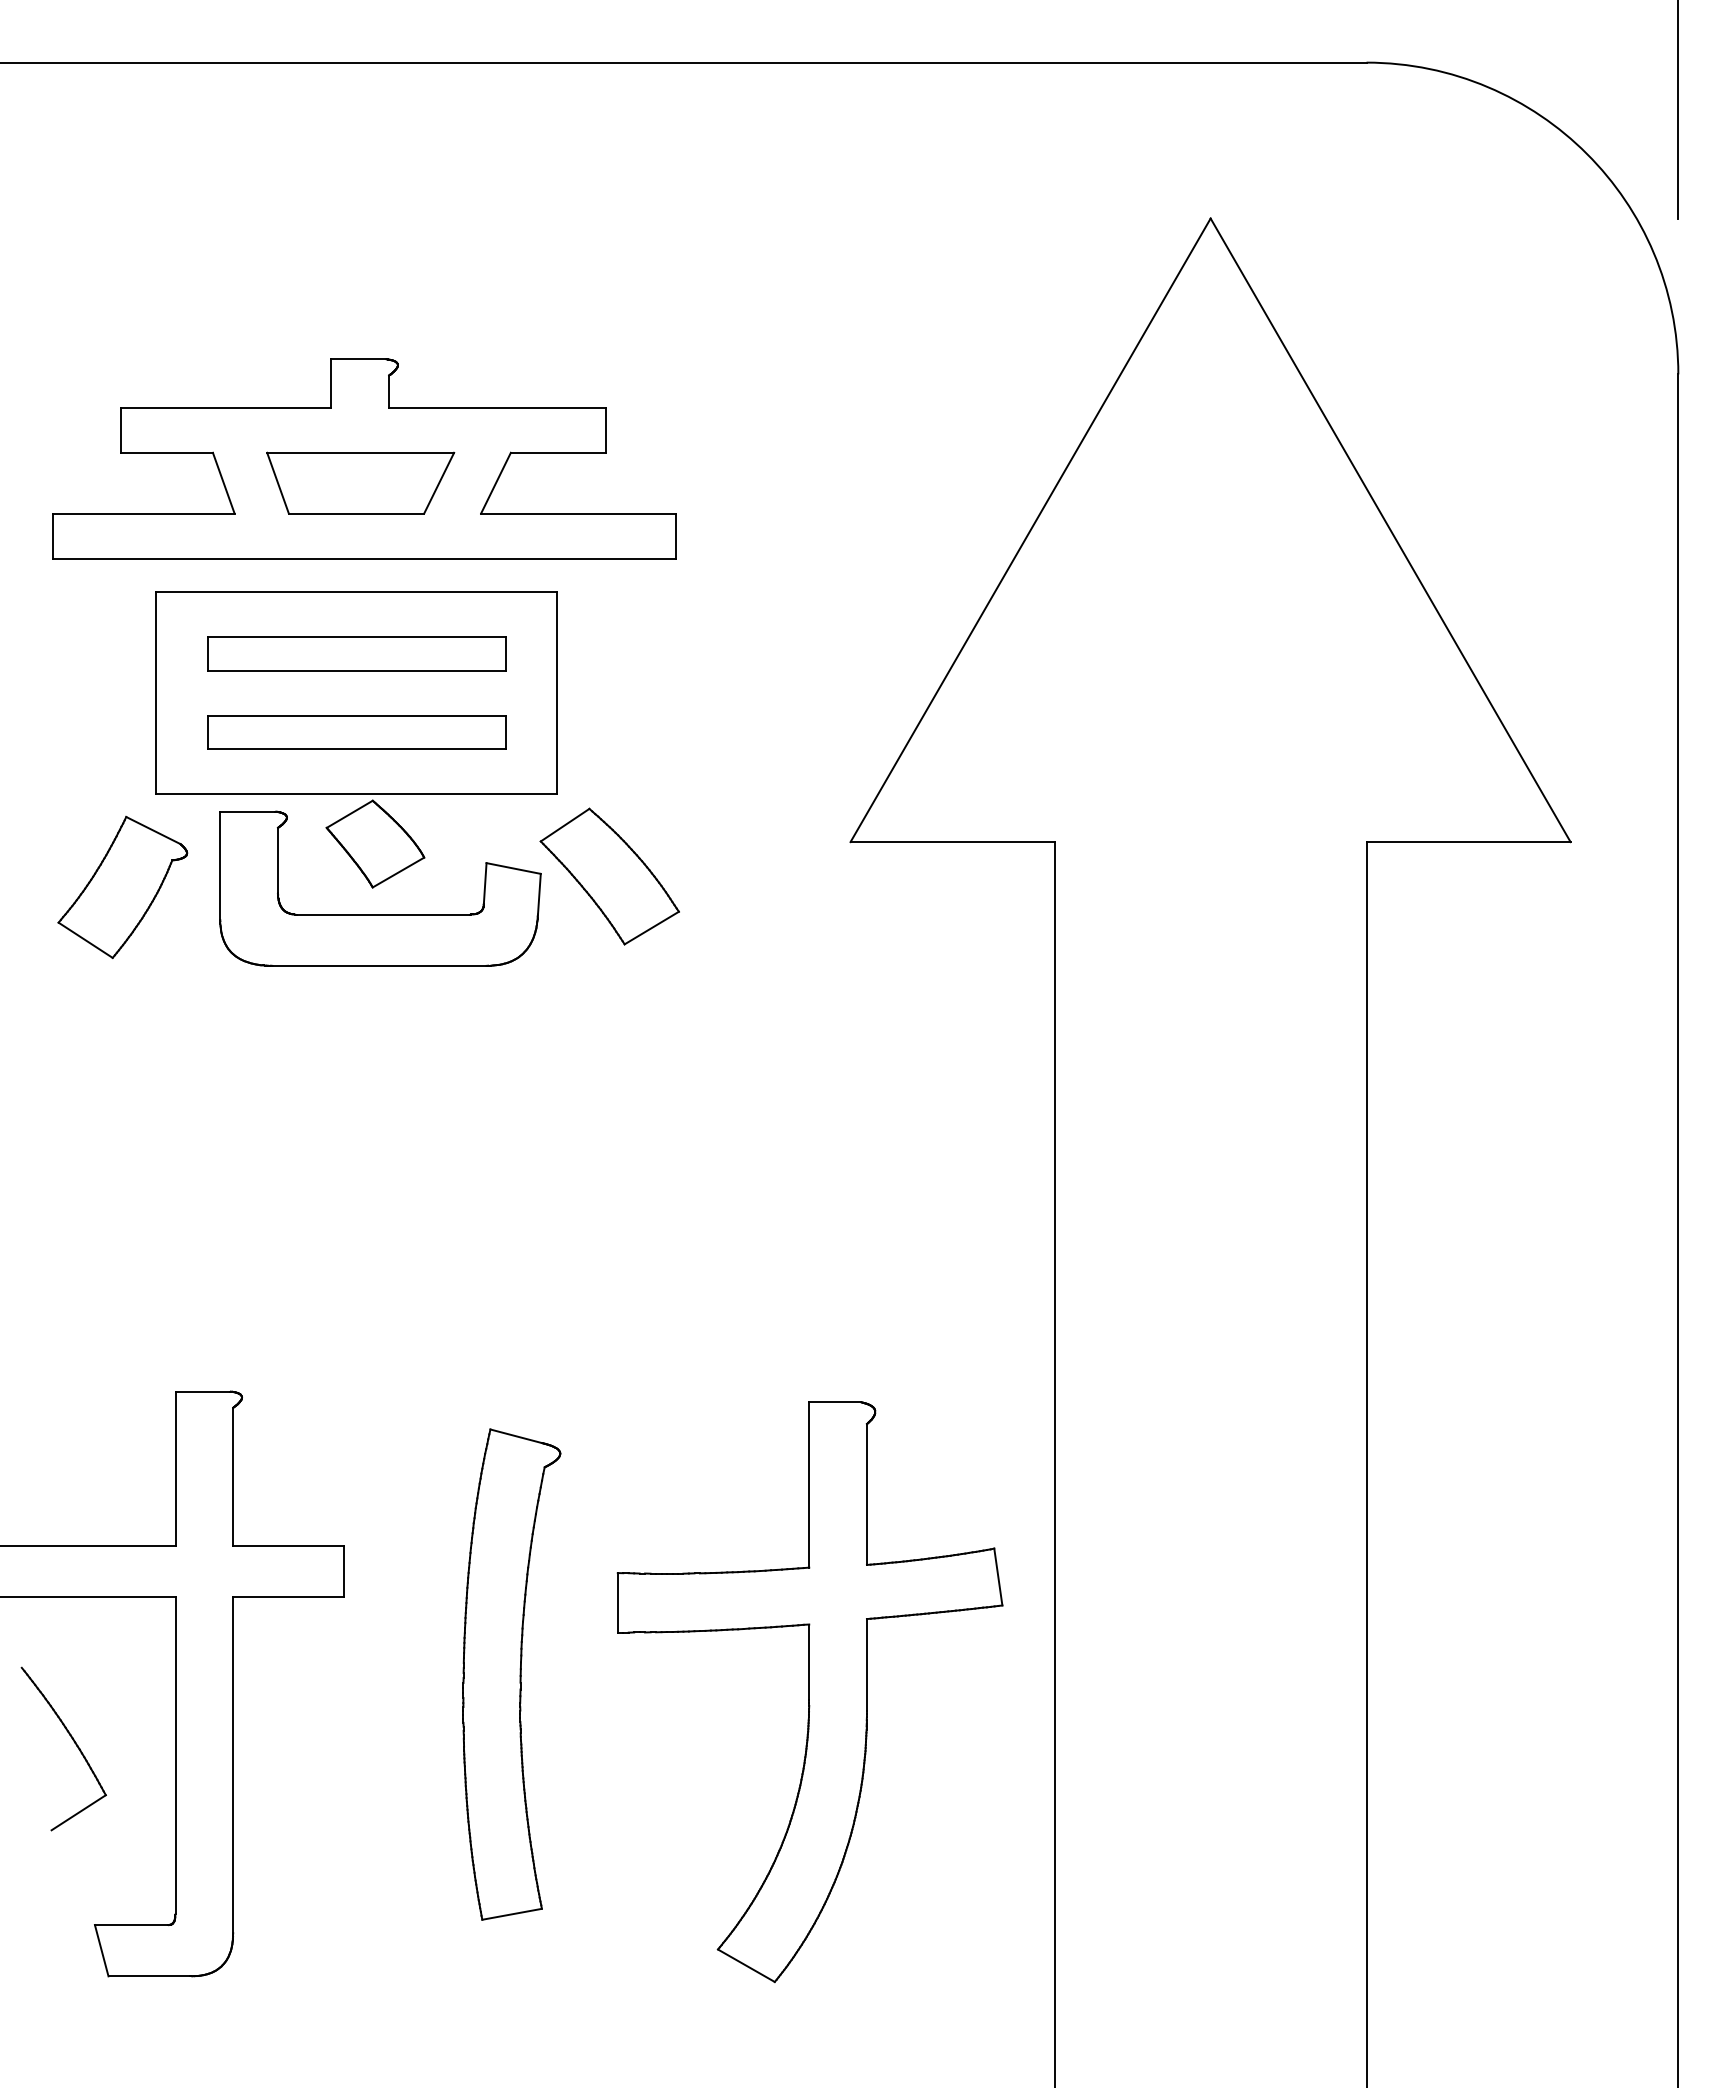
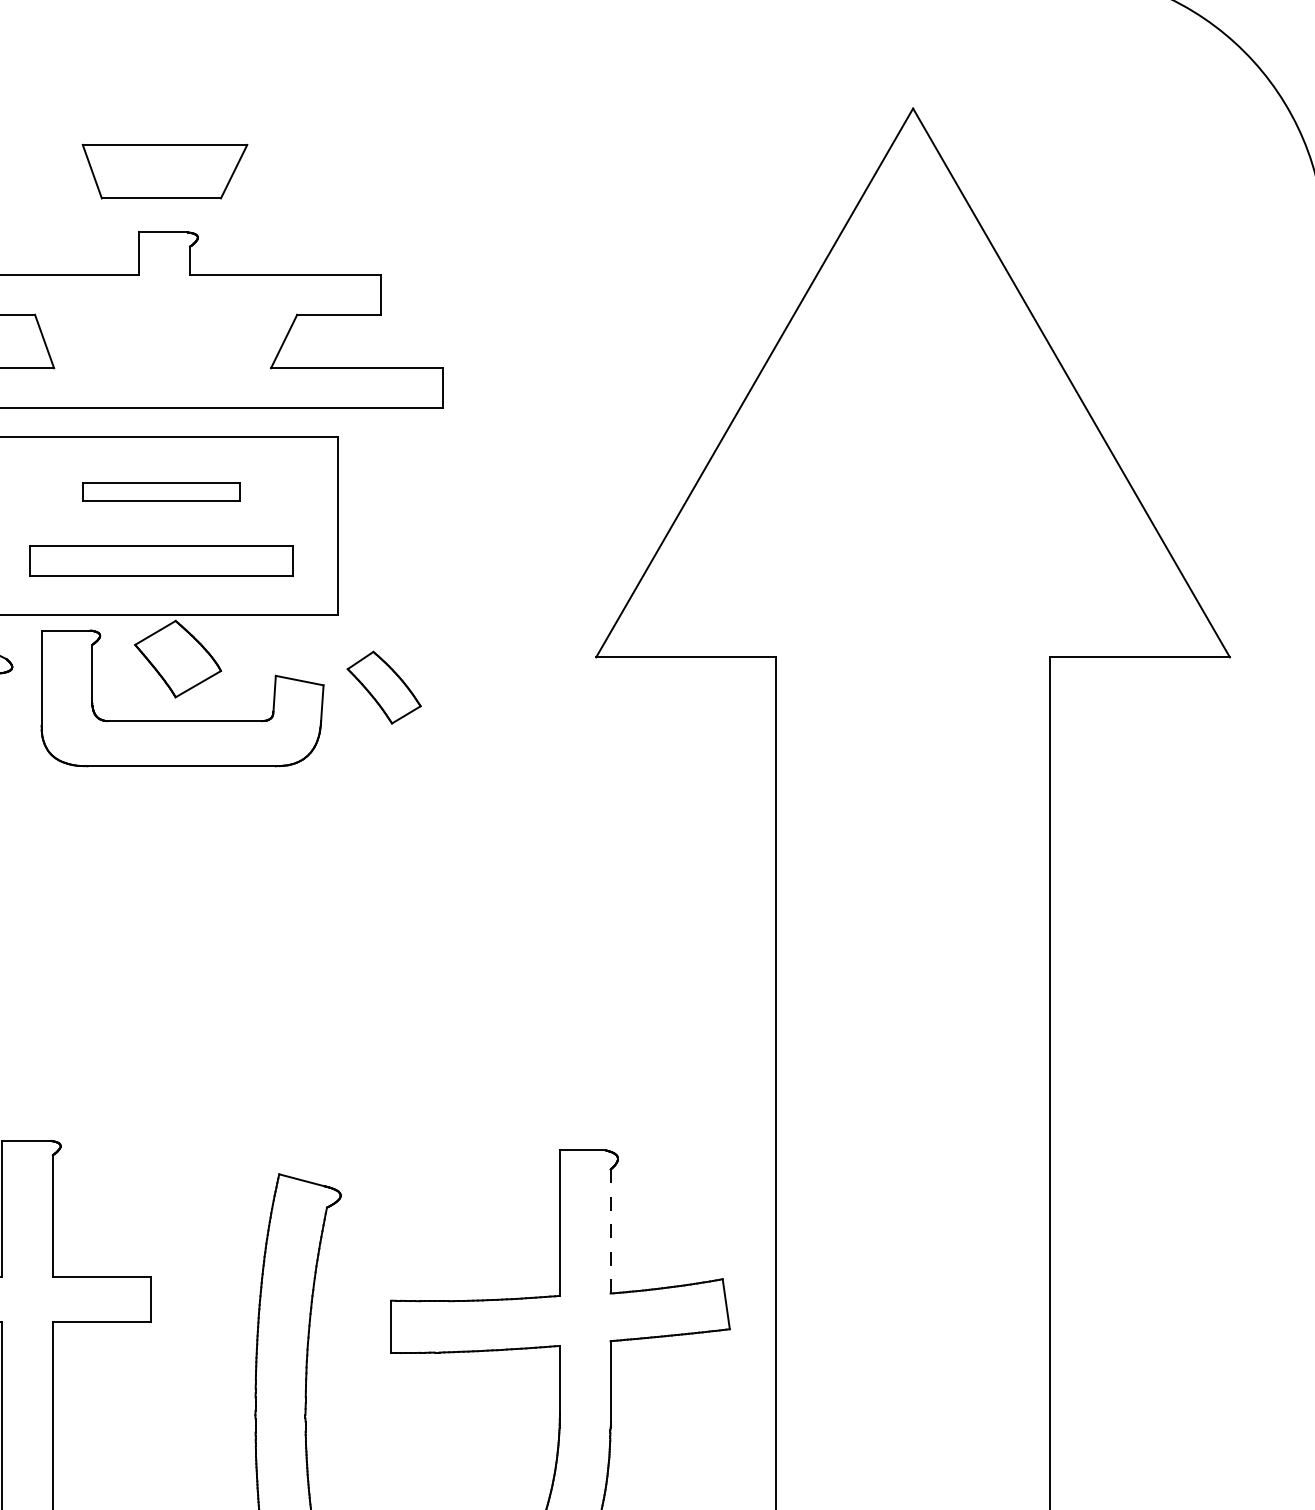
part: (360, 482) -> (164, 171), moved
part: (356, 653) -> (161, 491), size x0.6
part: (609, 876) -> (384, 687), size x0.6
line: (866, 1494) -> (610, 1231), solid -> dashed

